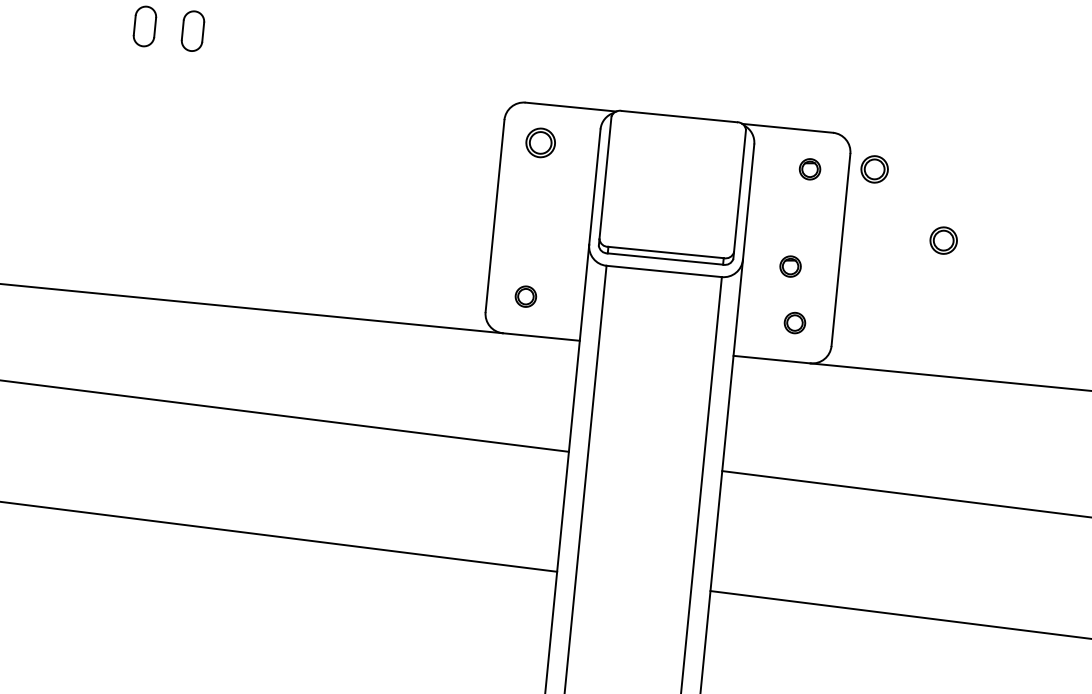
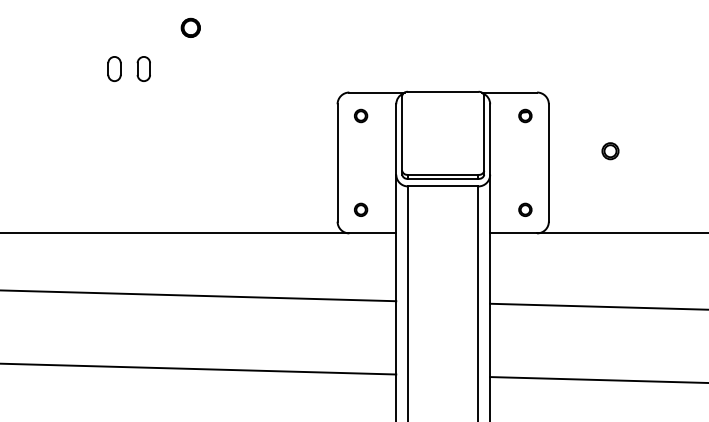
part: (541, 142) -> (361, 115), size x0.71
part: (874, 169) -> (564, 112), removed
part: (790, 265) -> (519, 175), removed

